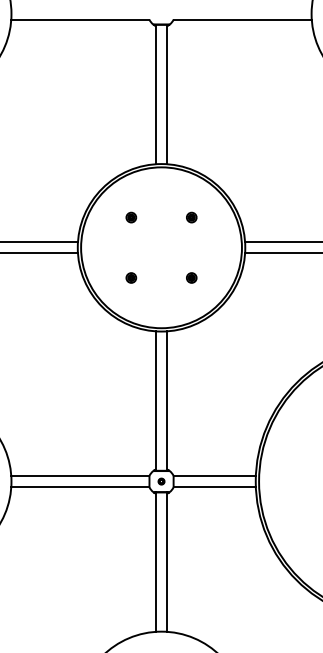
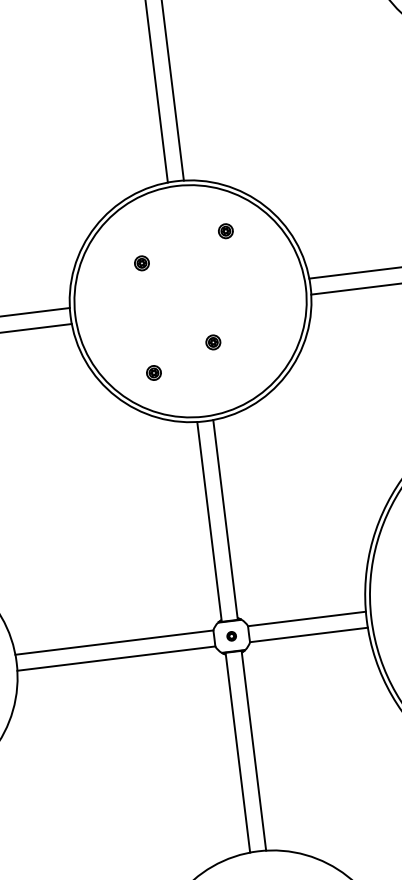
part: (191, 217) -> (225, 231), moved
part: (131, 277) -> (154, 372), moved
part: (191, 277) -> (212, 341), moved

